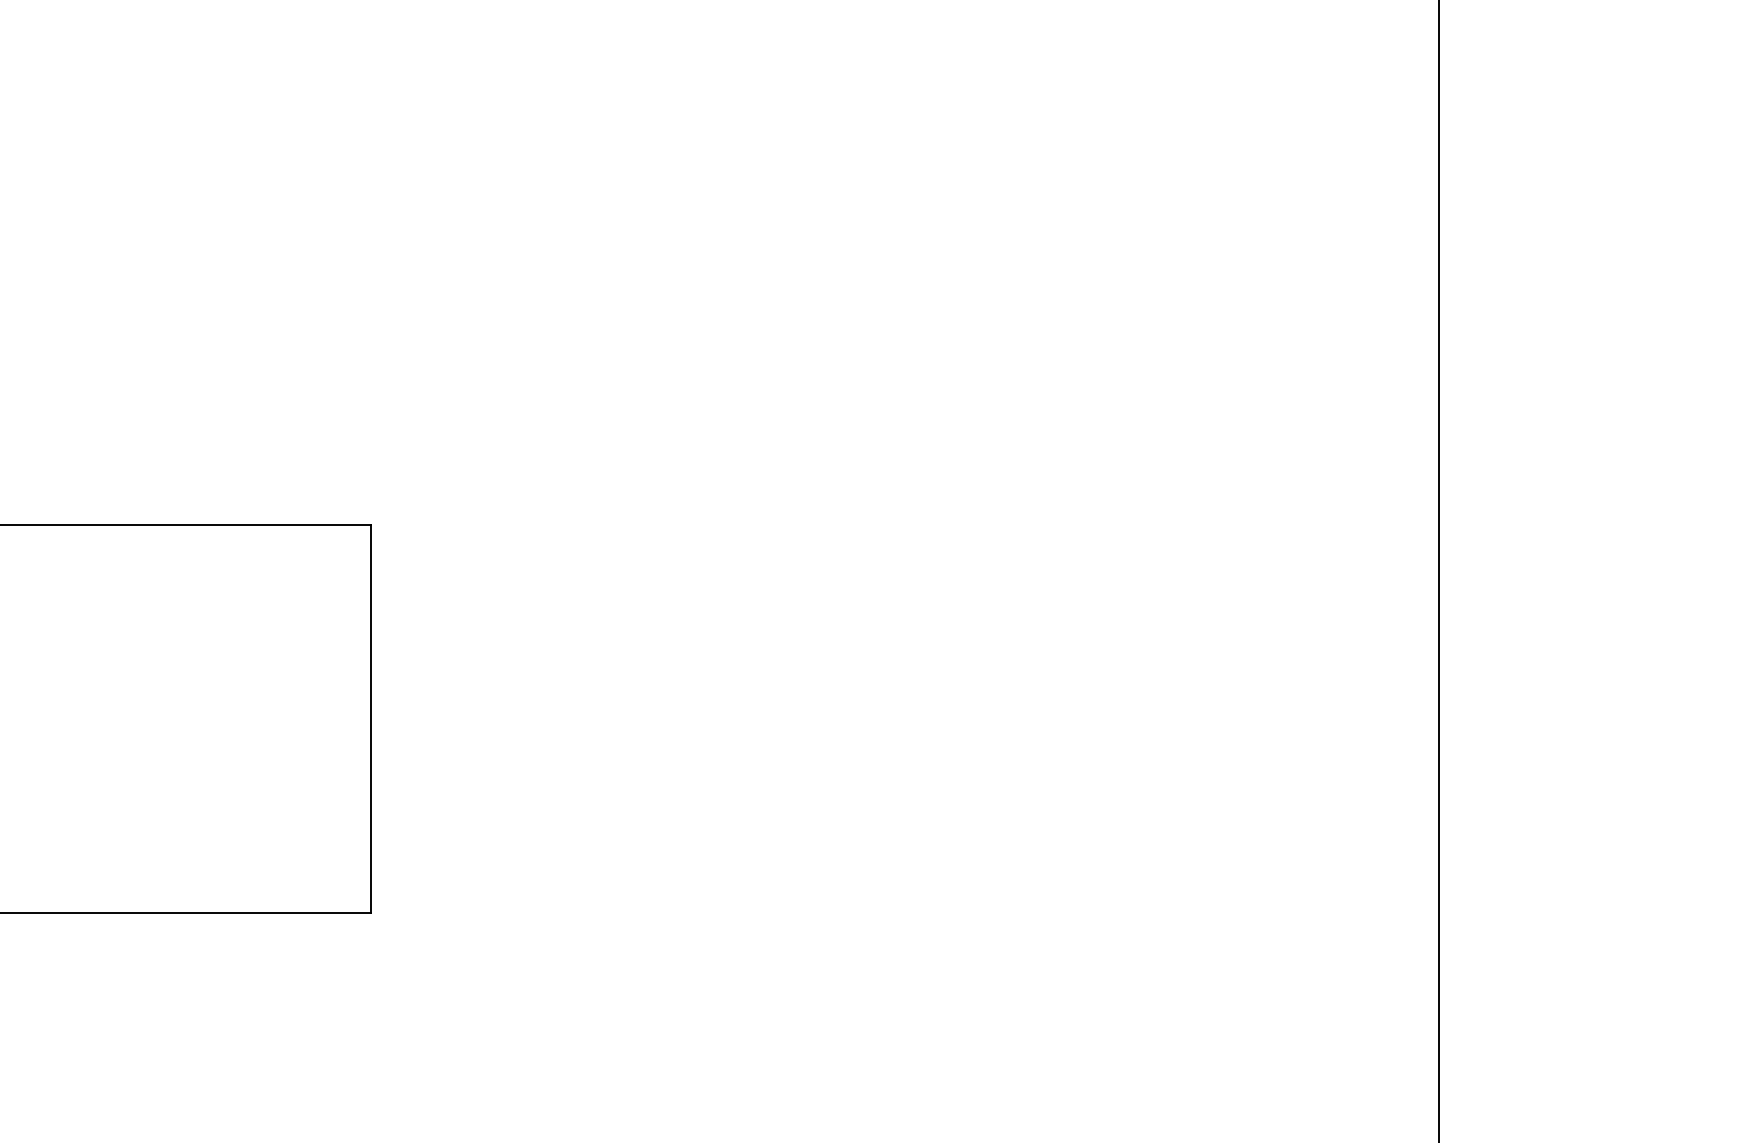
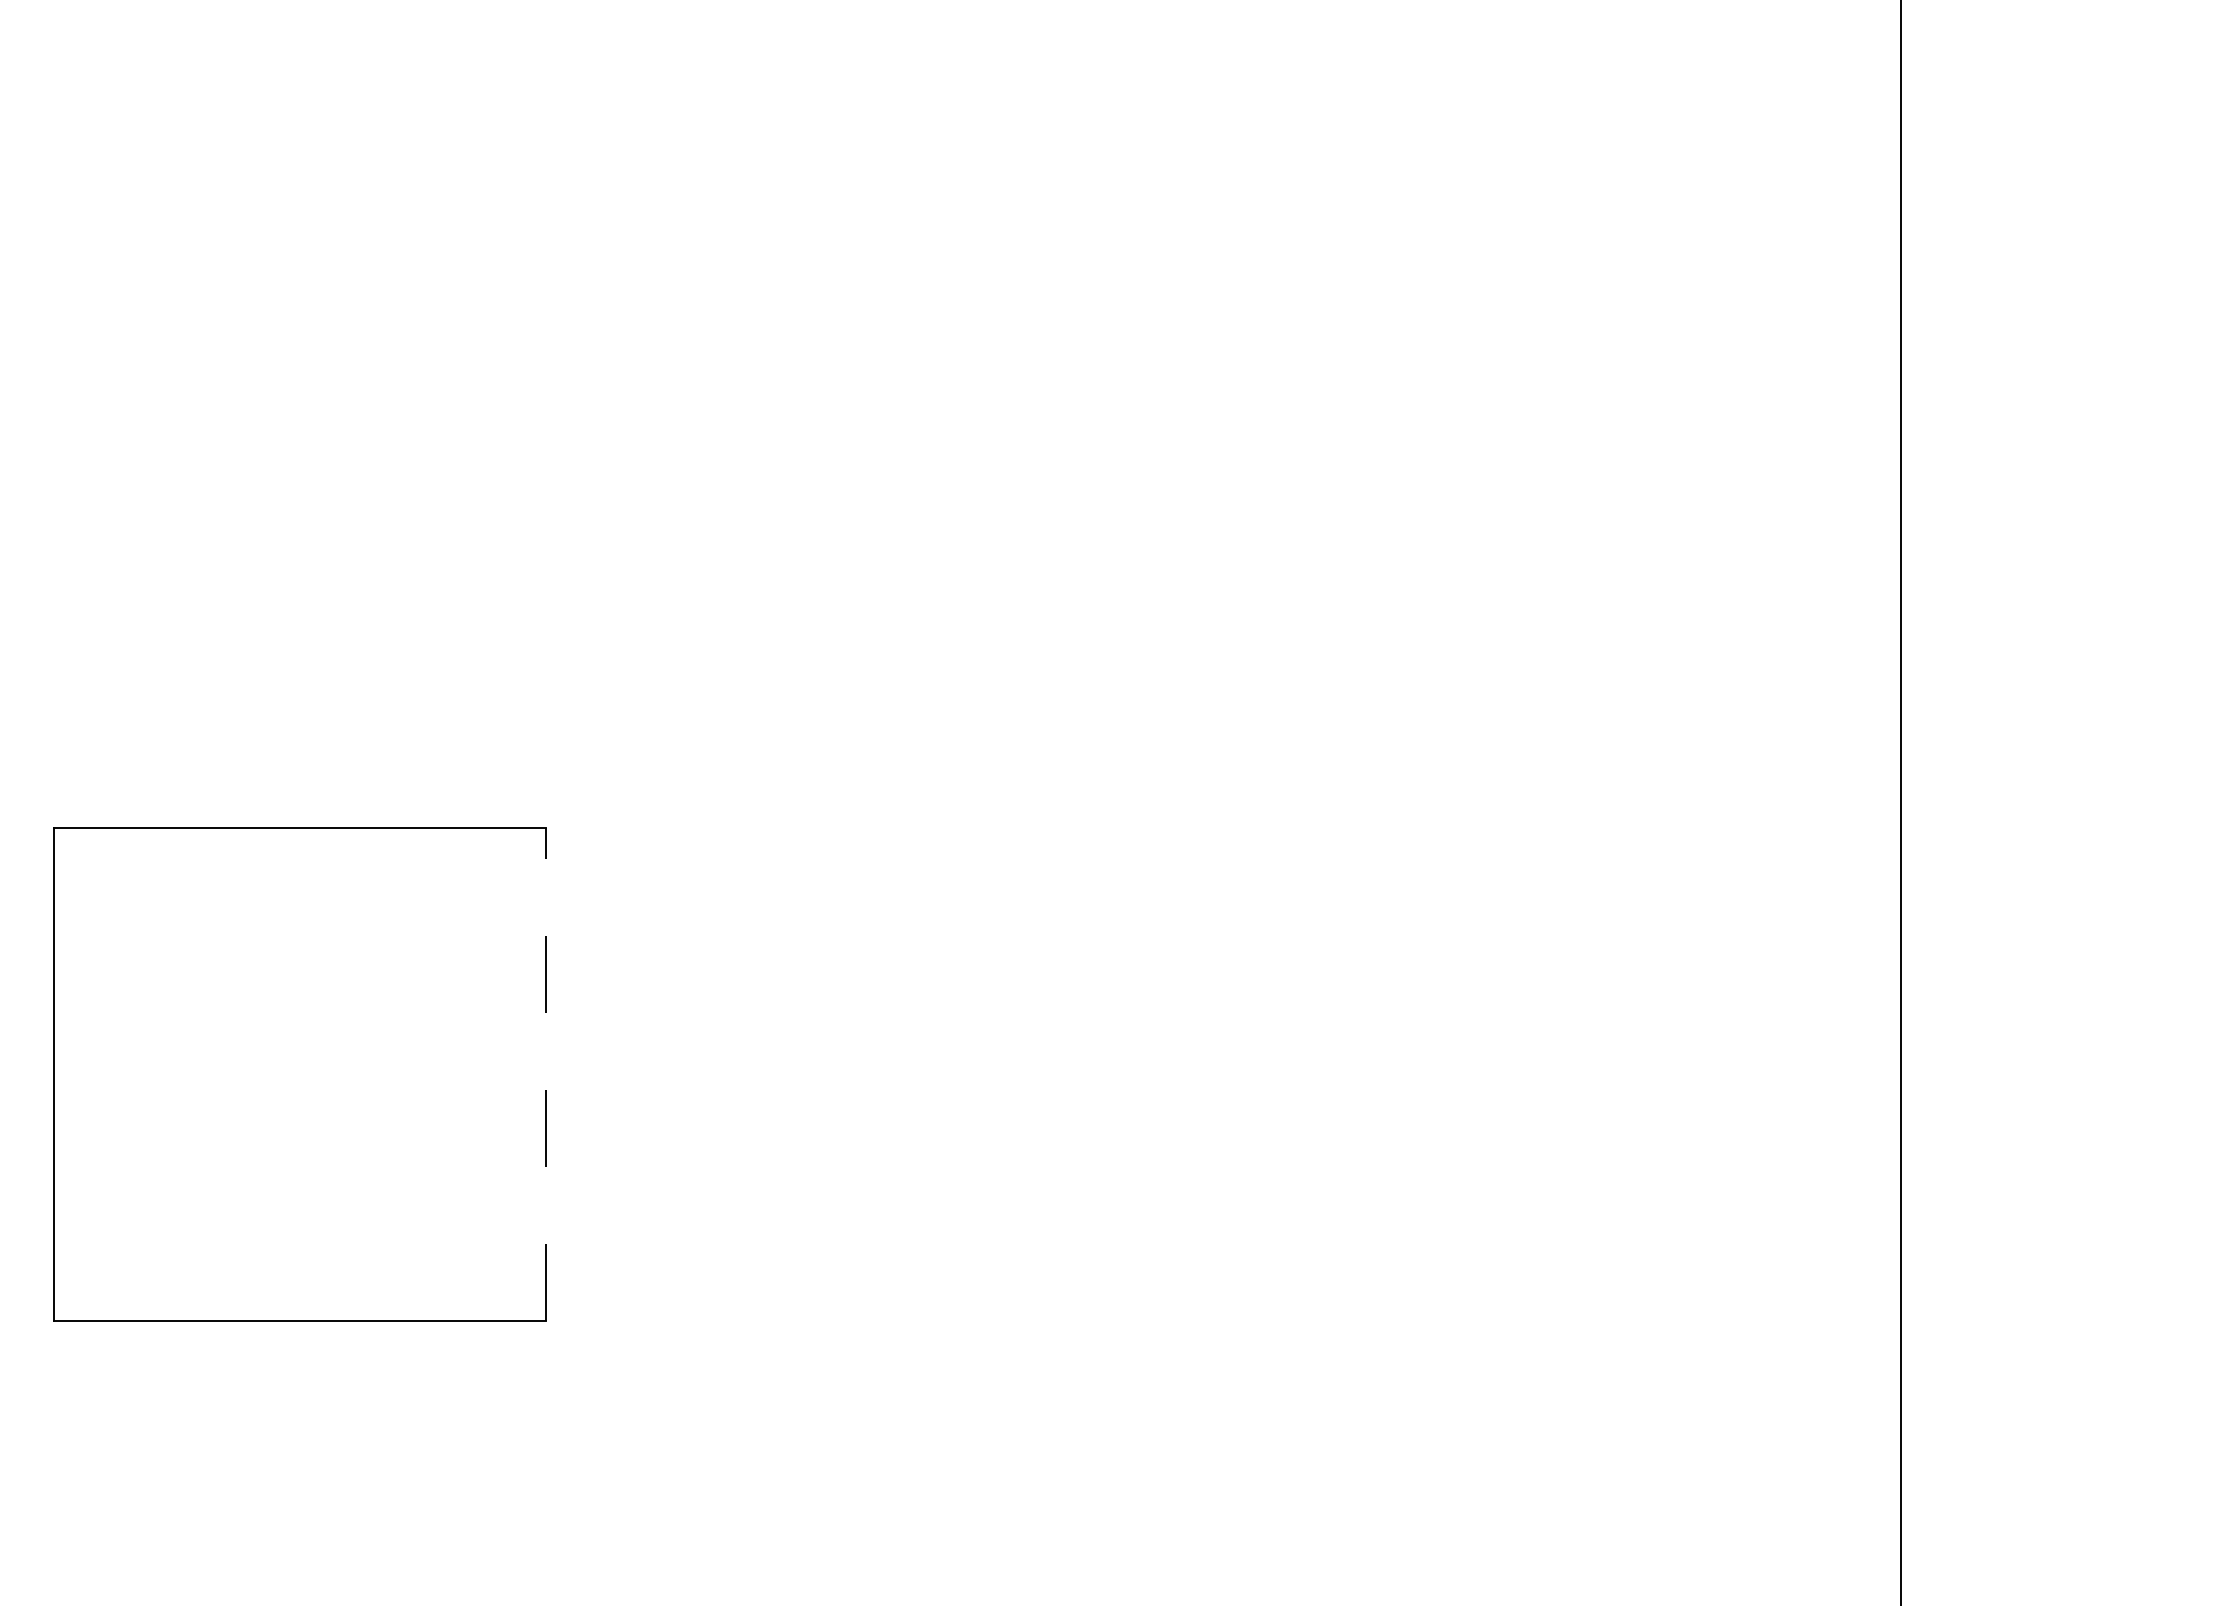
line: (371, 718) -> (546, 1073), solid -> dashed

